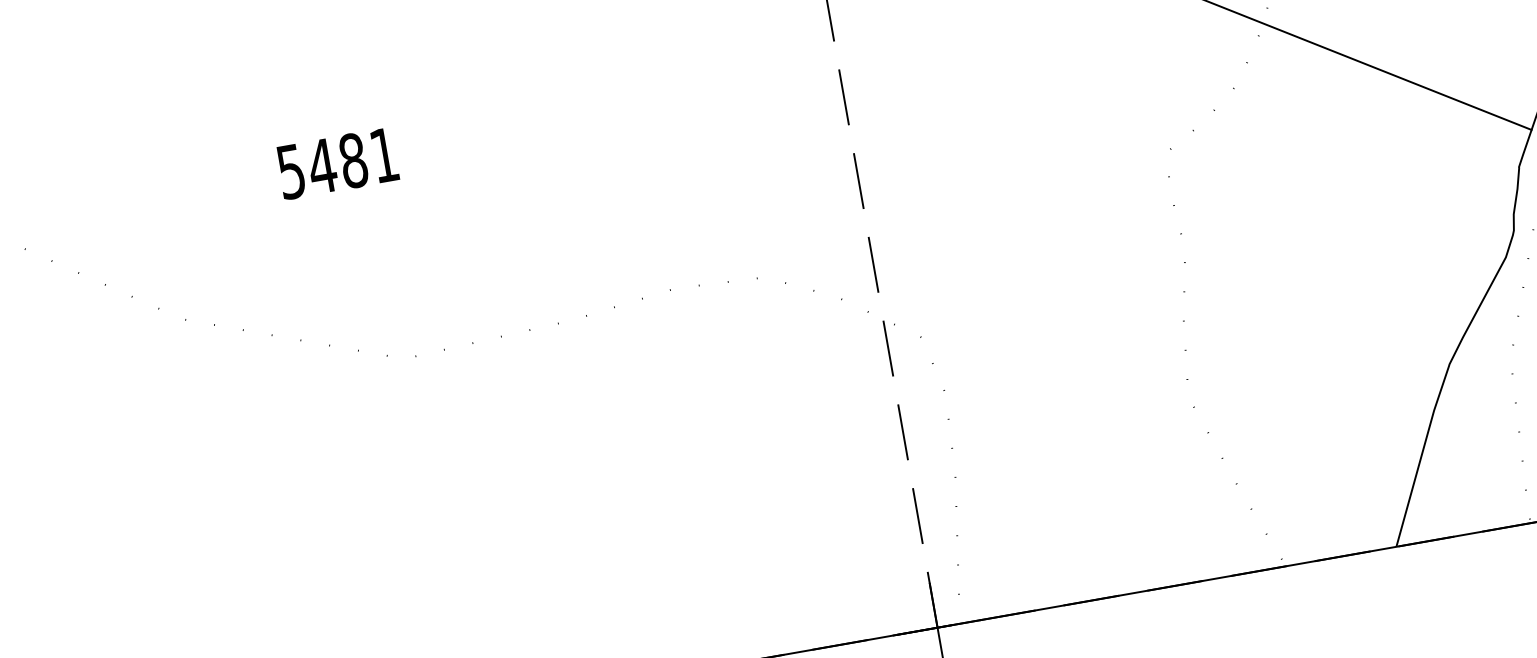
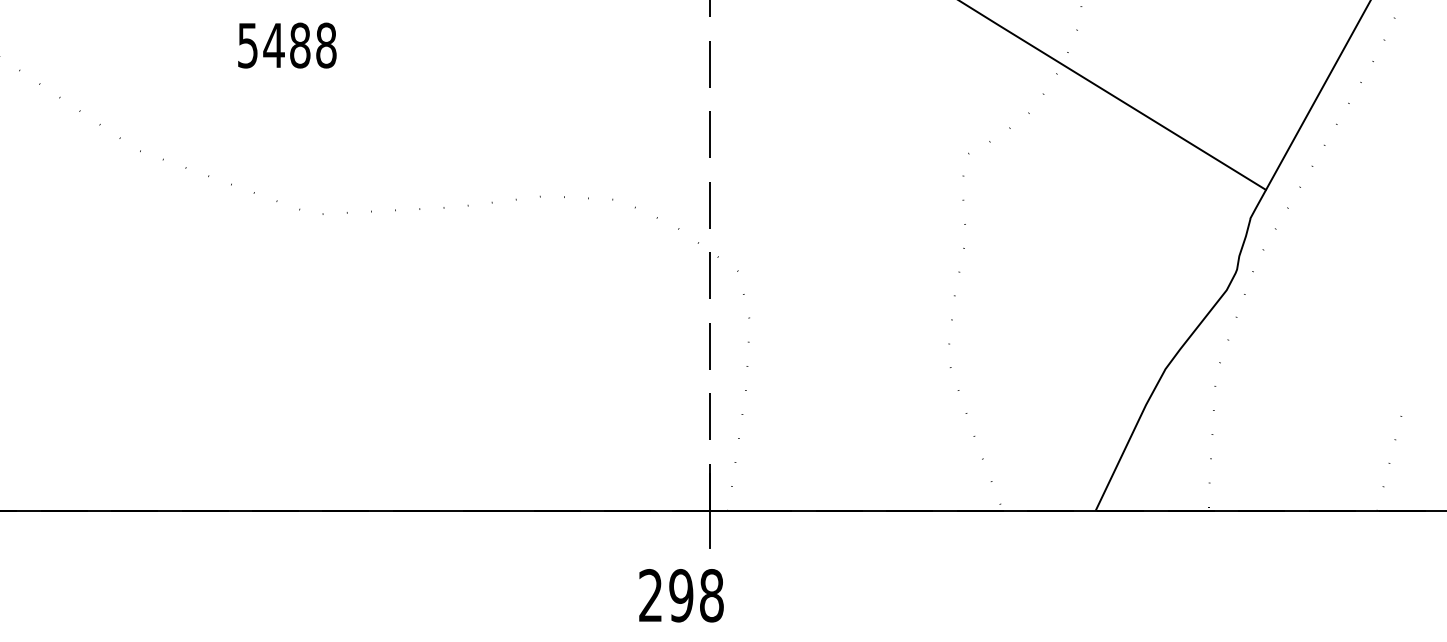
text: (384, 155) -> (326, 45), 5481 -> 5488

